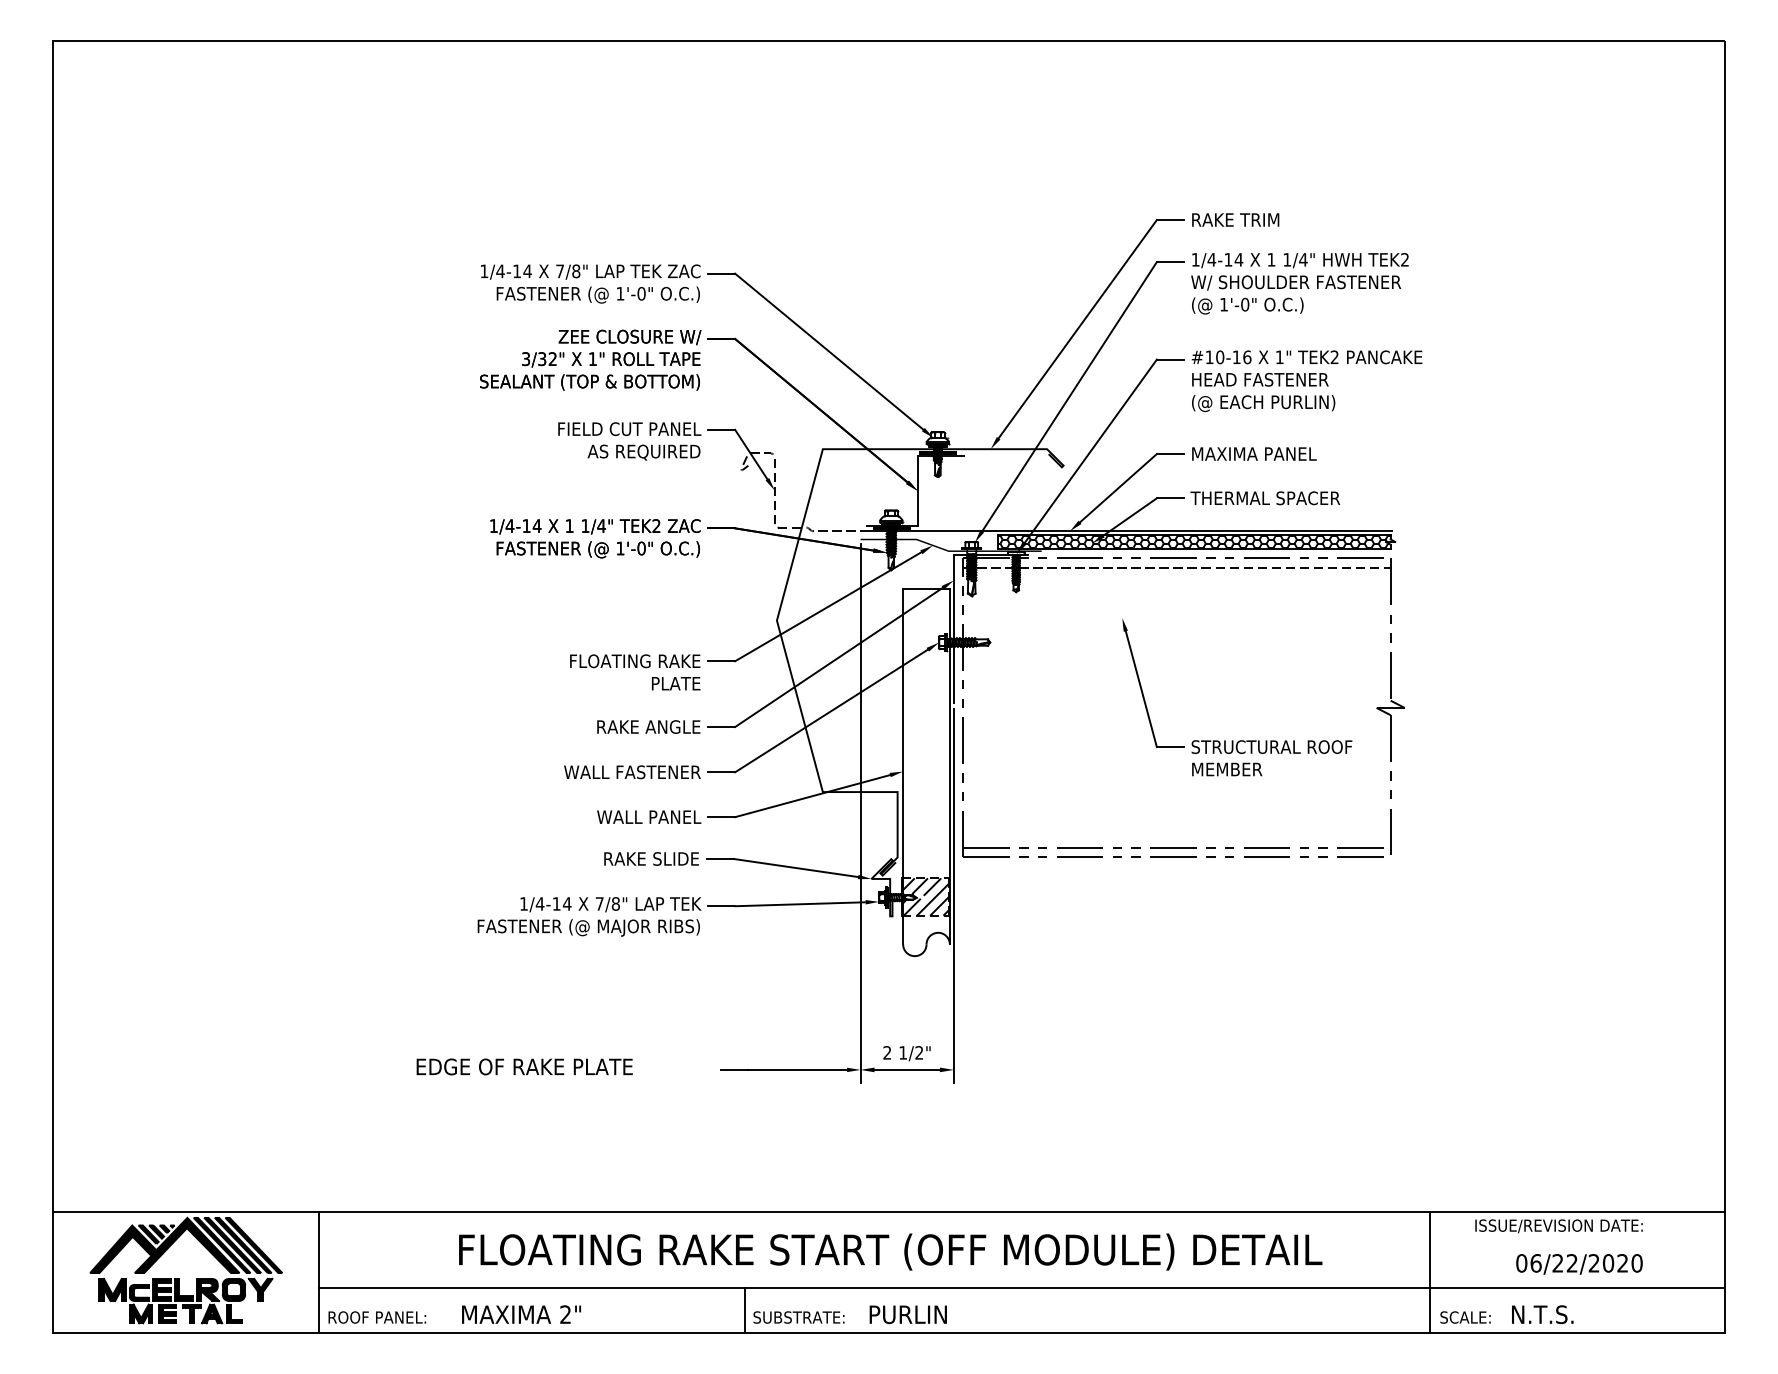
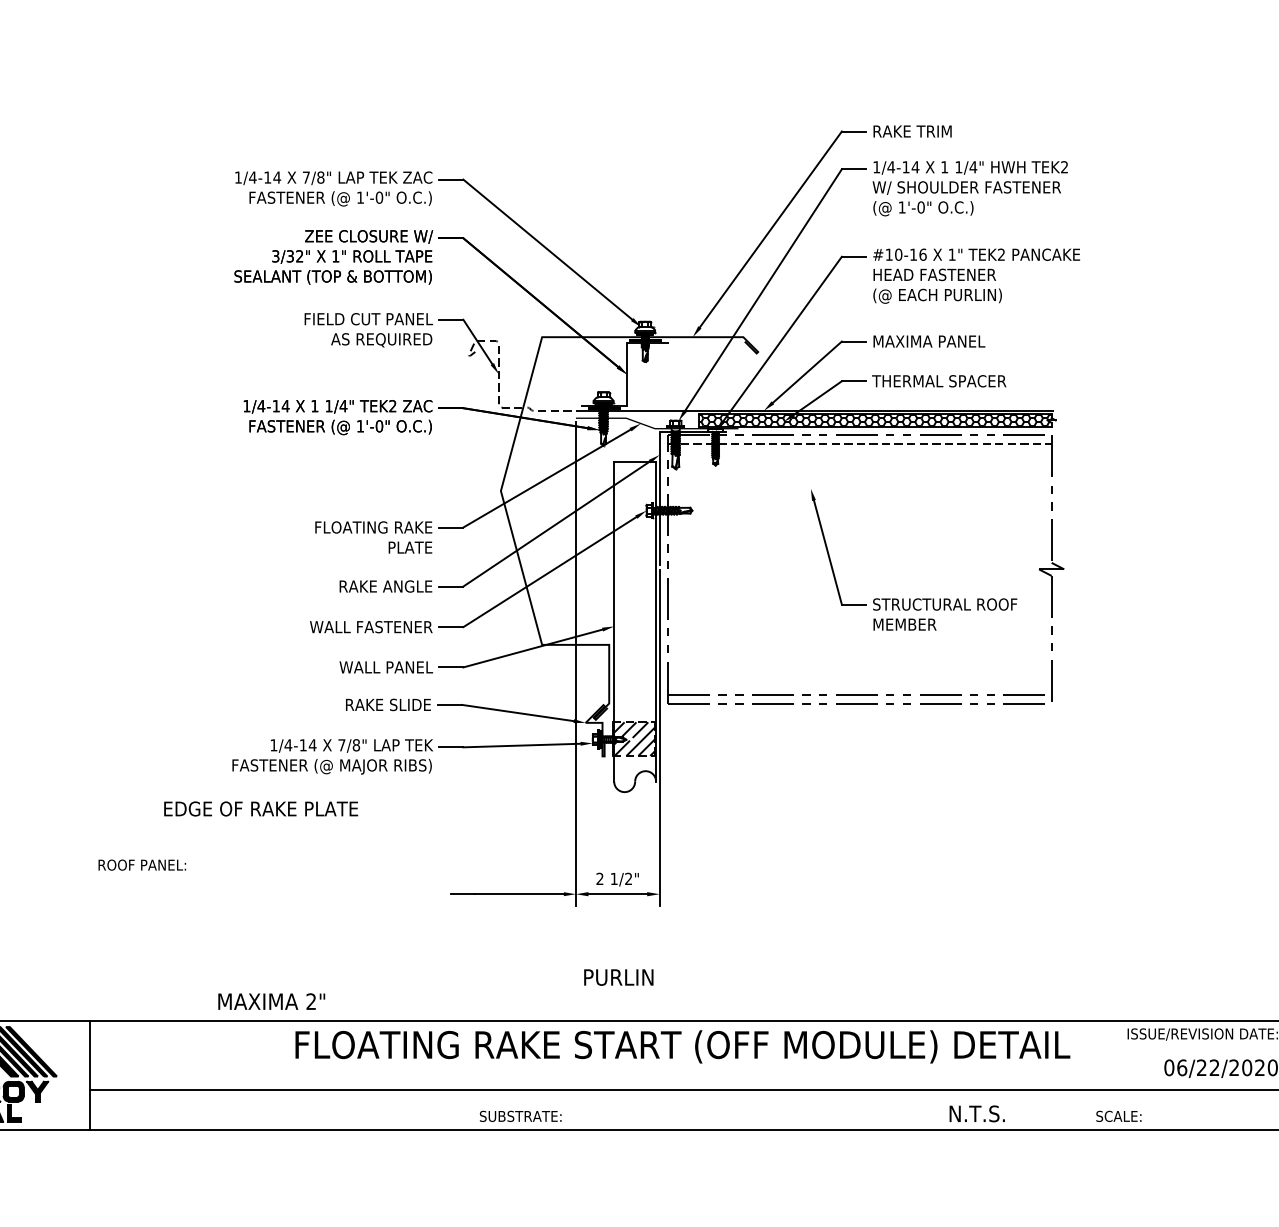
text: (524, 1066) -> (260, 808), moved
text: (890, 1251) -> (682, 1046), moved
line: (1429, 1271) -> (1086, 1075), removed
line: (744, 1310) -> (471, 1110), removed
text: (521, 1314) -> (271, 1001), moved
text: (907, 1314) -> (618, 977), moved
text: (1542, 1314) -> (977, 1113), moved
text: (377, 1317) -> (142, 865), moved

